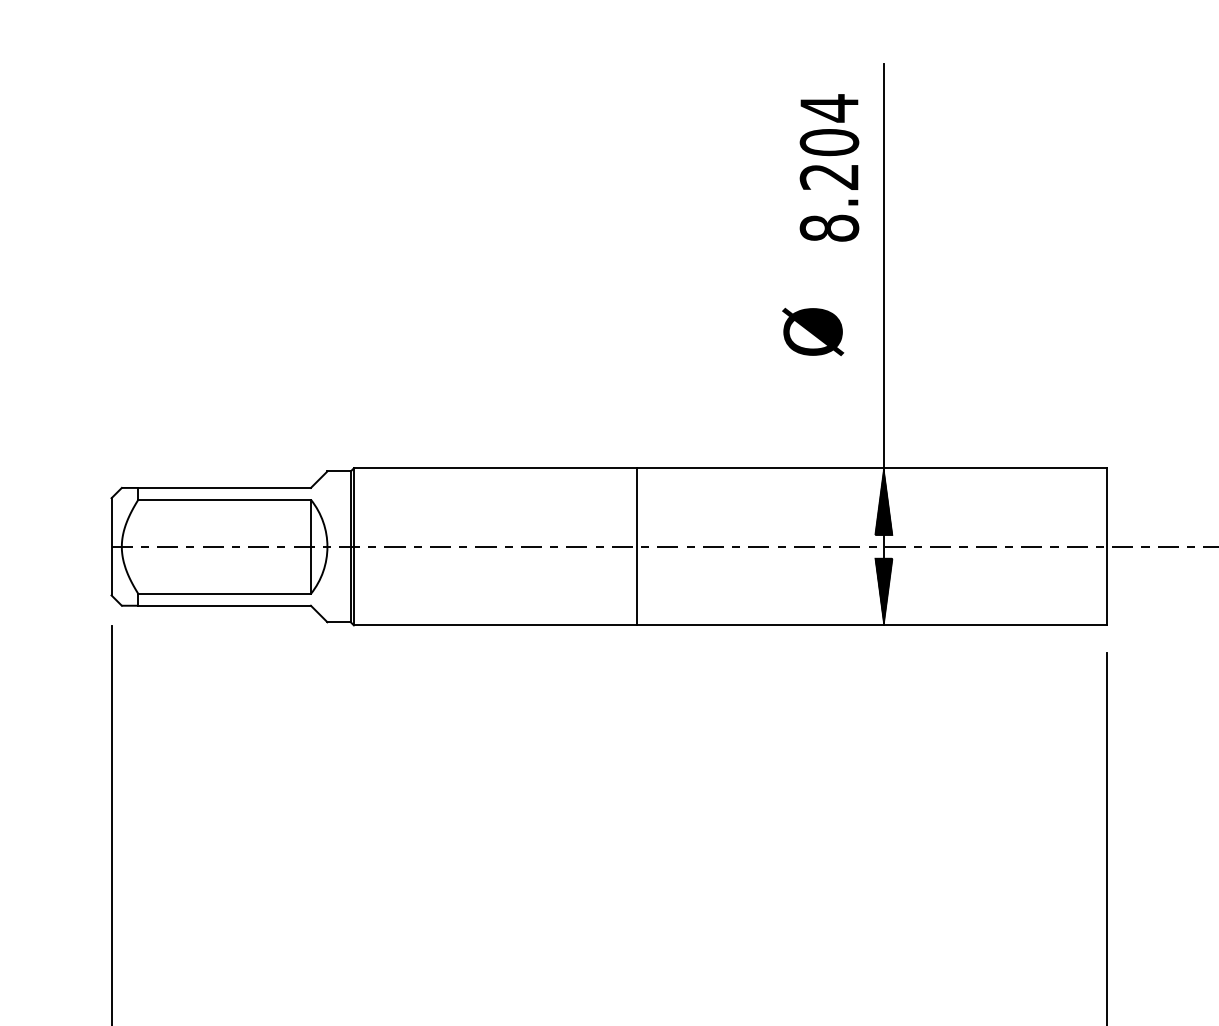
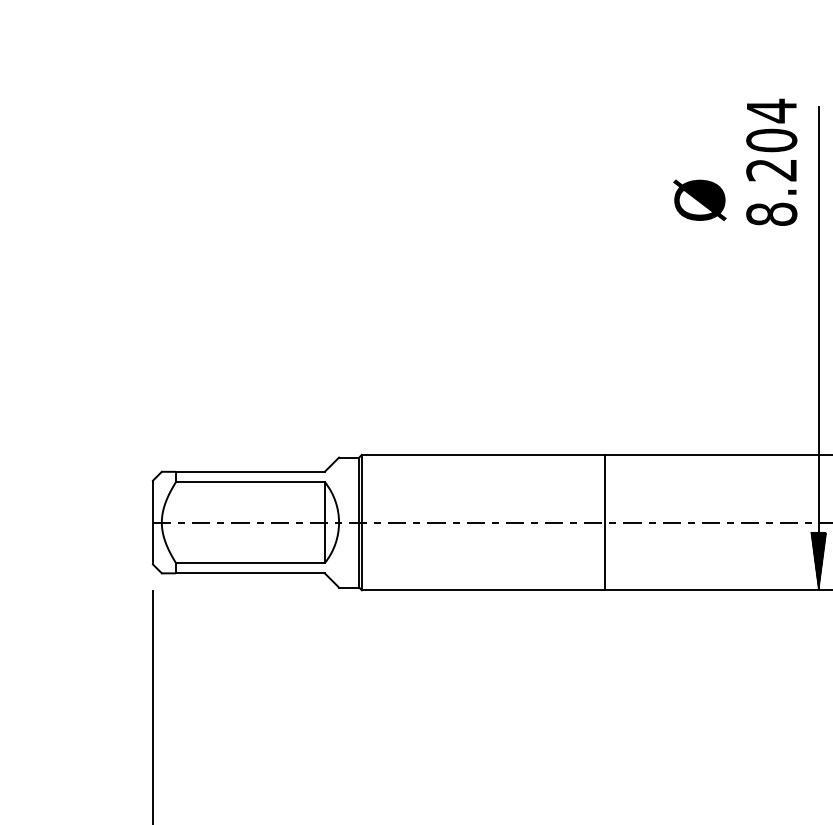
text: (829, 167) -> (771, 162), moved
text: (813, 331) -> (700, 199), moved
hatch: (883, 501) -> (818, 483), removed

